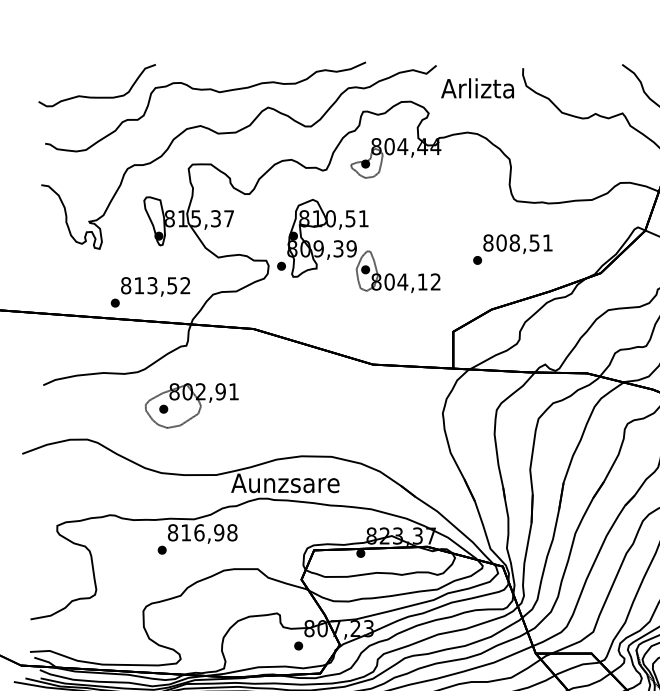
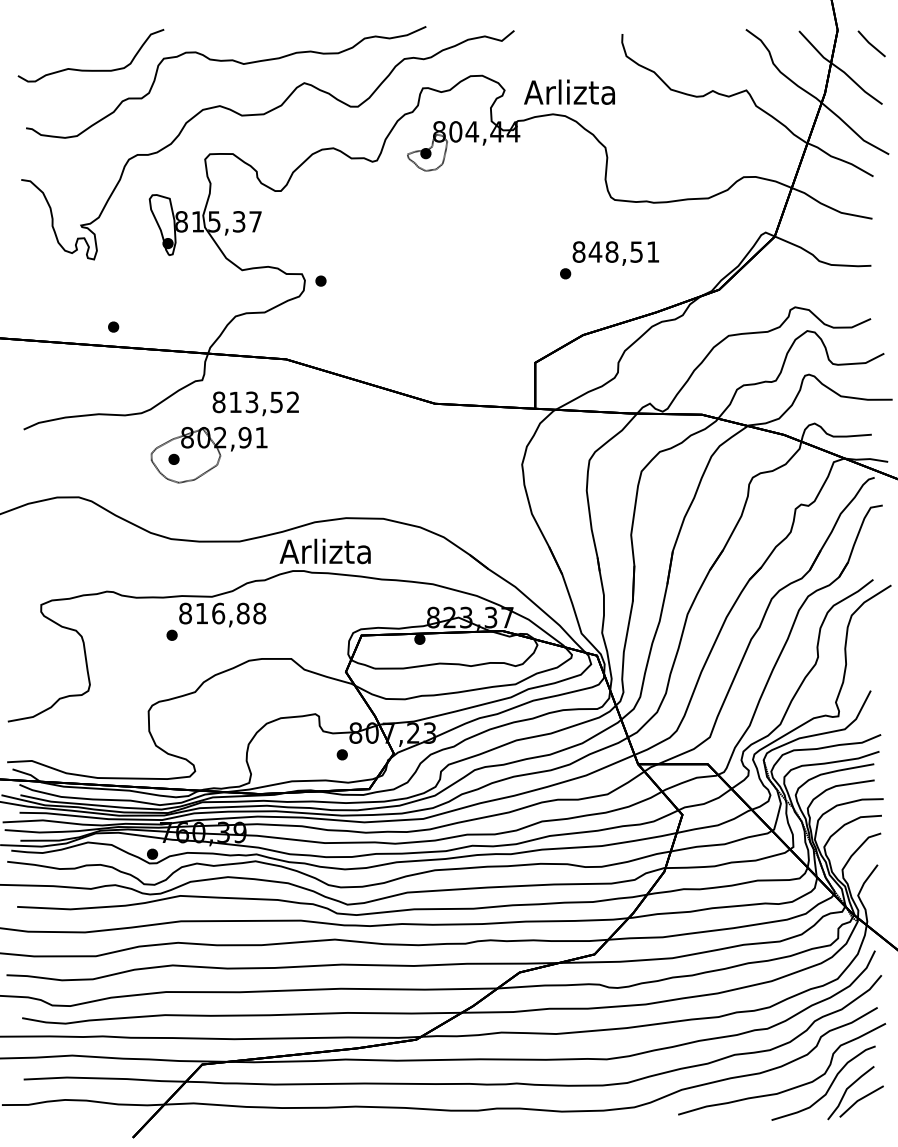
text: (477, 87) -> (569, 91), moved
text: (501, 242) -> (595, 251), 808,51 -> 848,51
part: (366, 250) -> (427, 261), removed
text: (155, 286) -> (255, 403), moved
text: (285, 483) -> (325, 551), Aunzsare -> Arlizta
text: (218, 532) -> (242, 613), 816,98 -> 816,88

